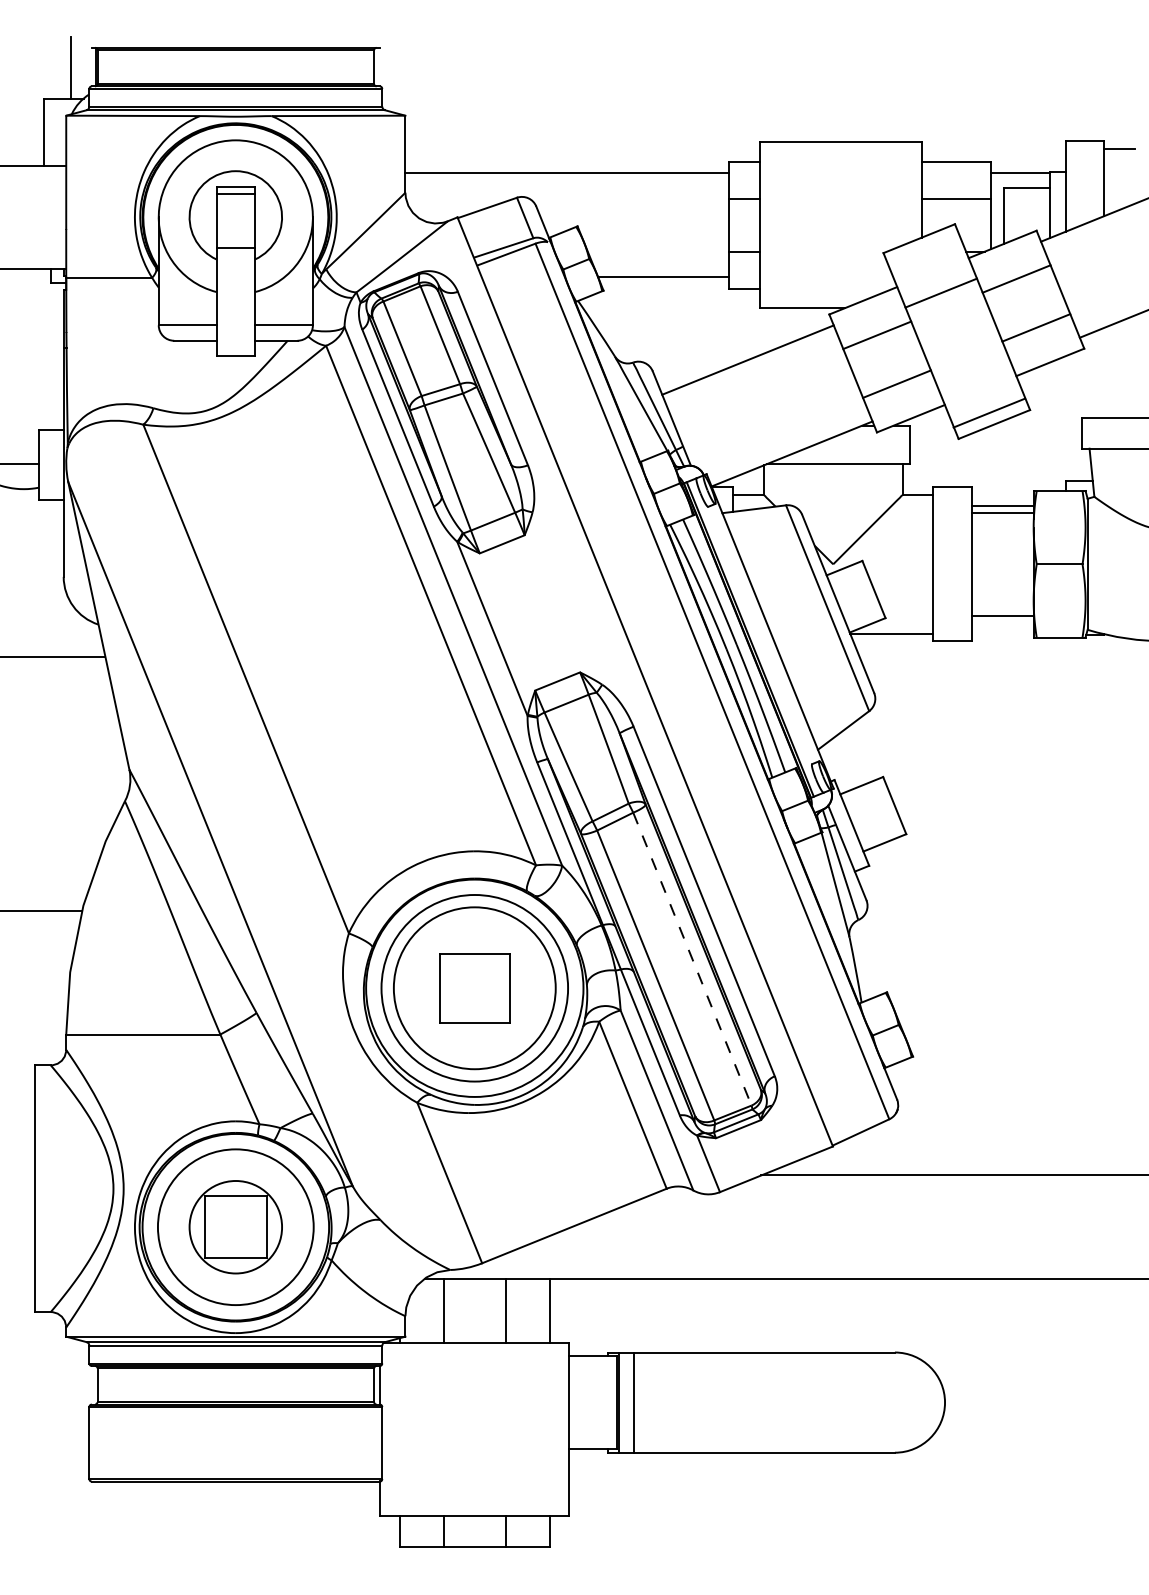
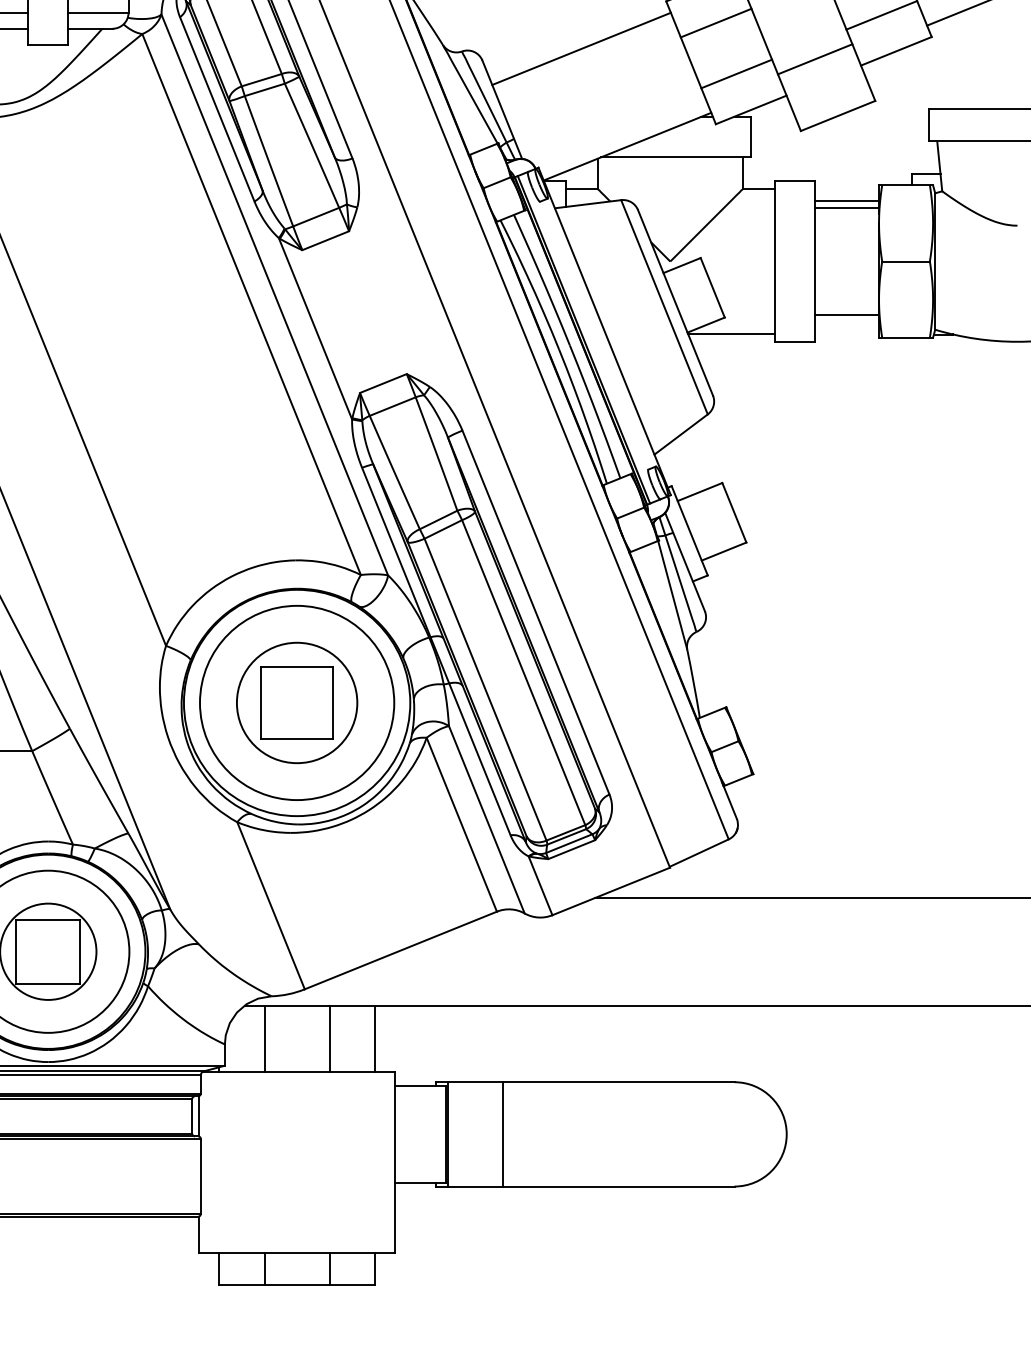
line: (989, 412) -> (815, 58), moved
line: (692, 959) -> (523, 673), dashed -> solid
circle: (474, 988) -> (296, 703), size x0.71
line: (633, 1402) -> (502, 1134), moved

